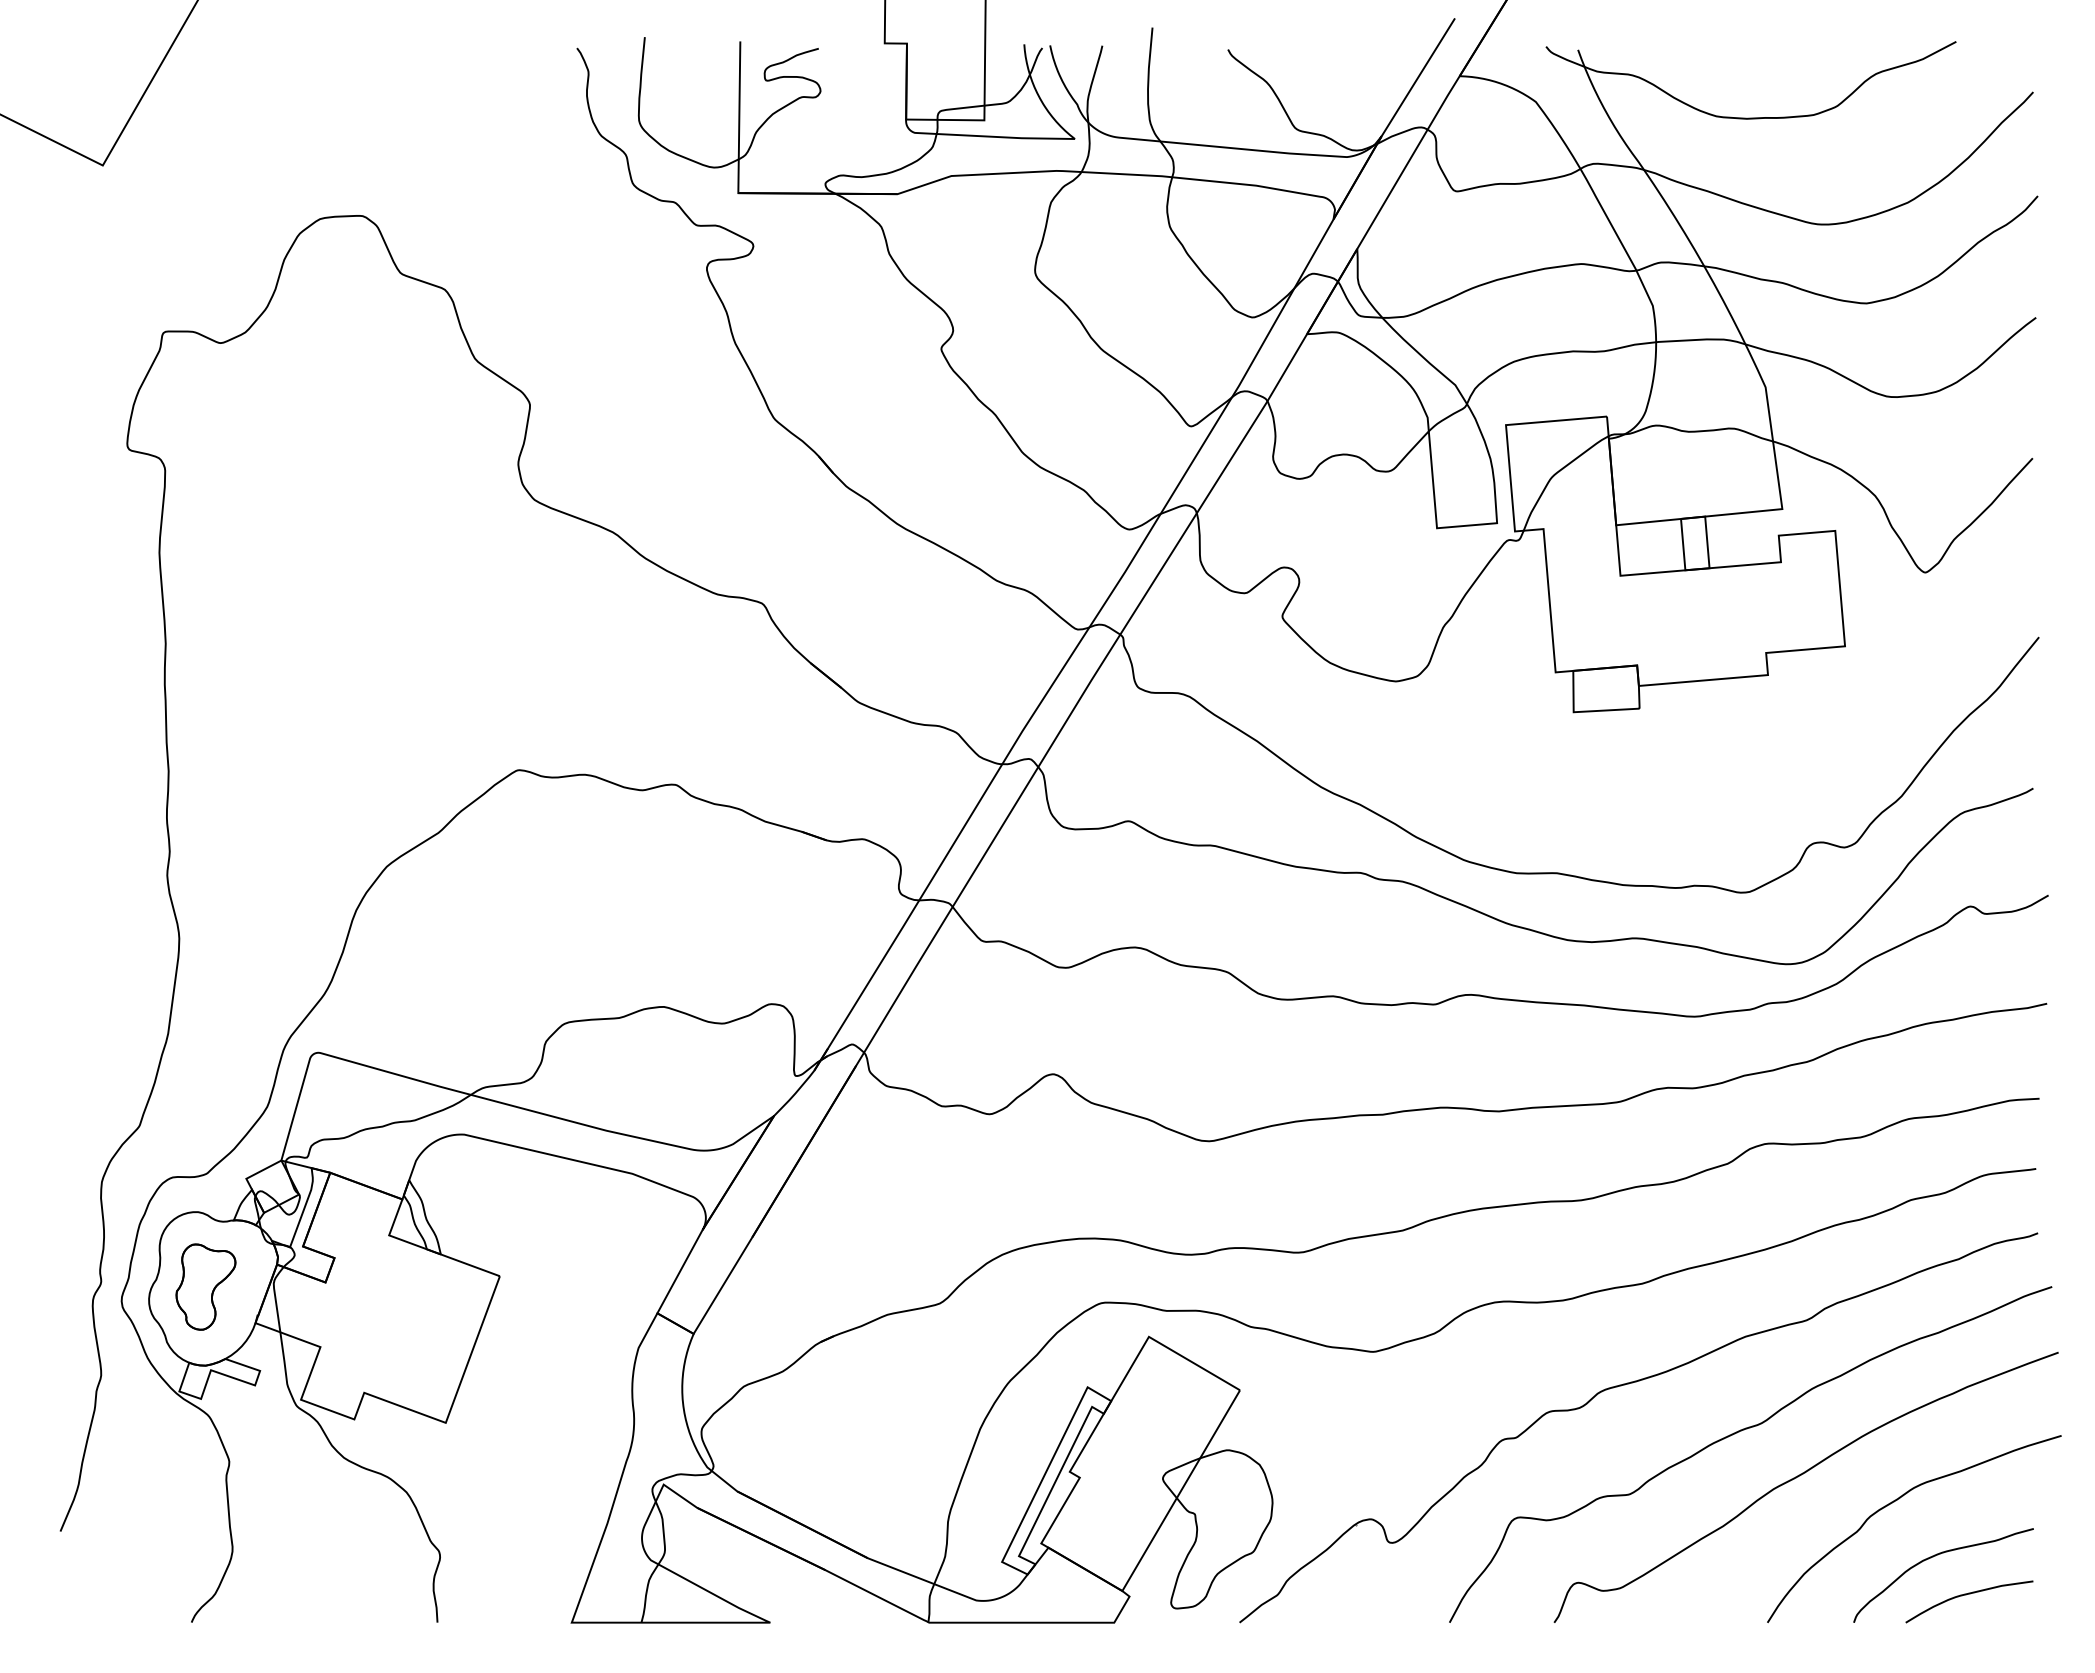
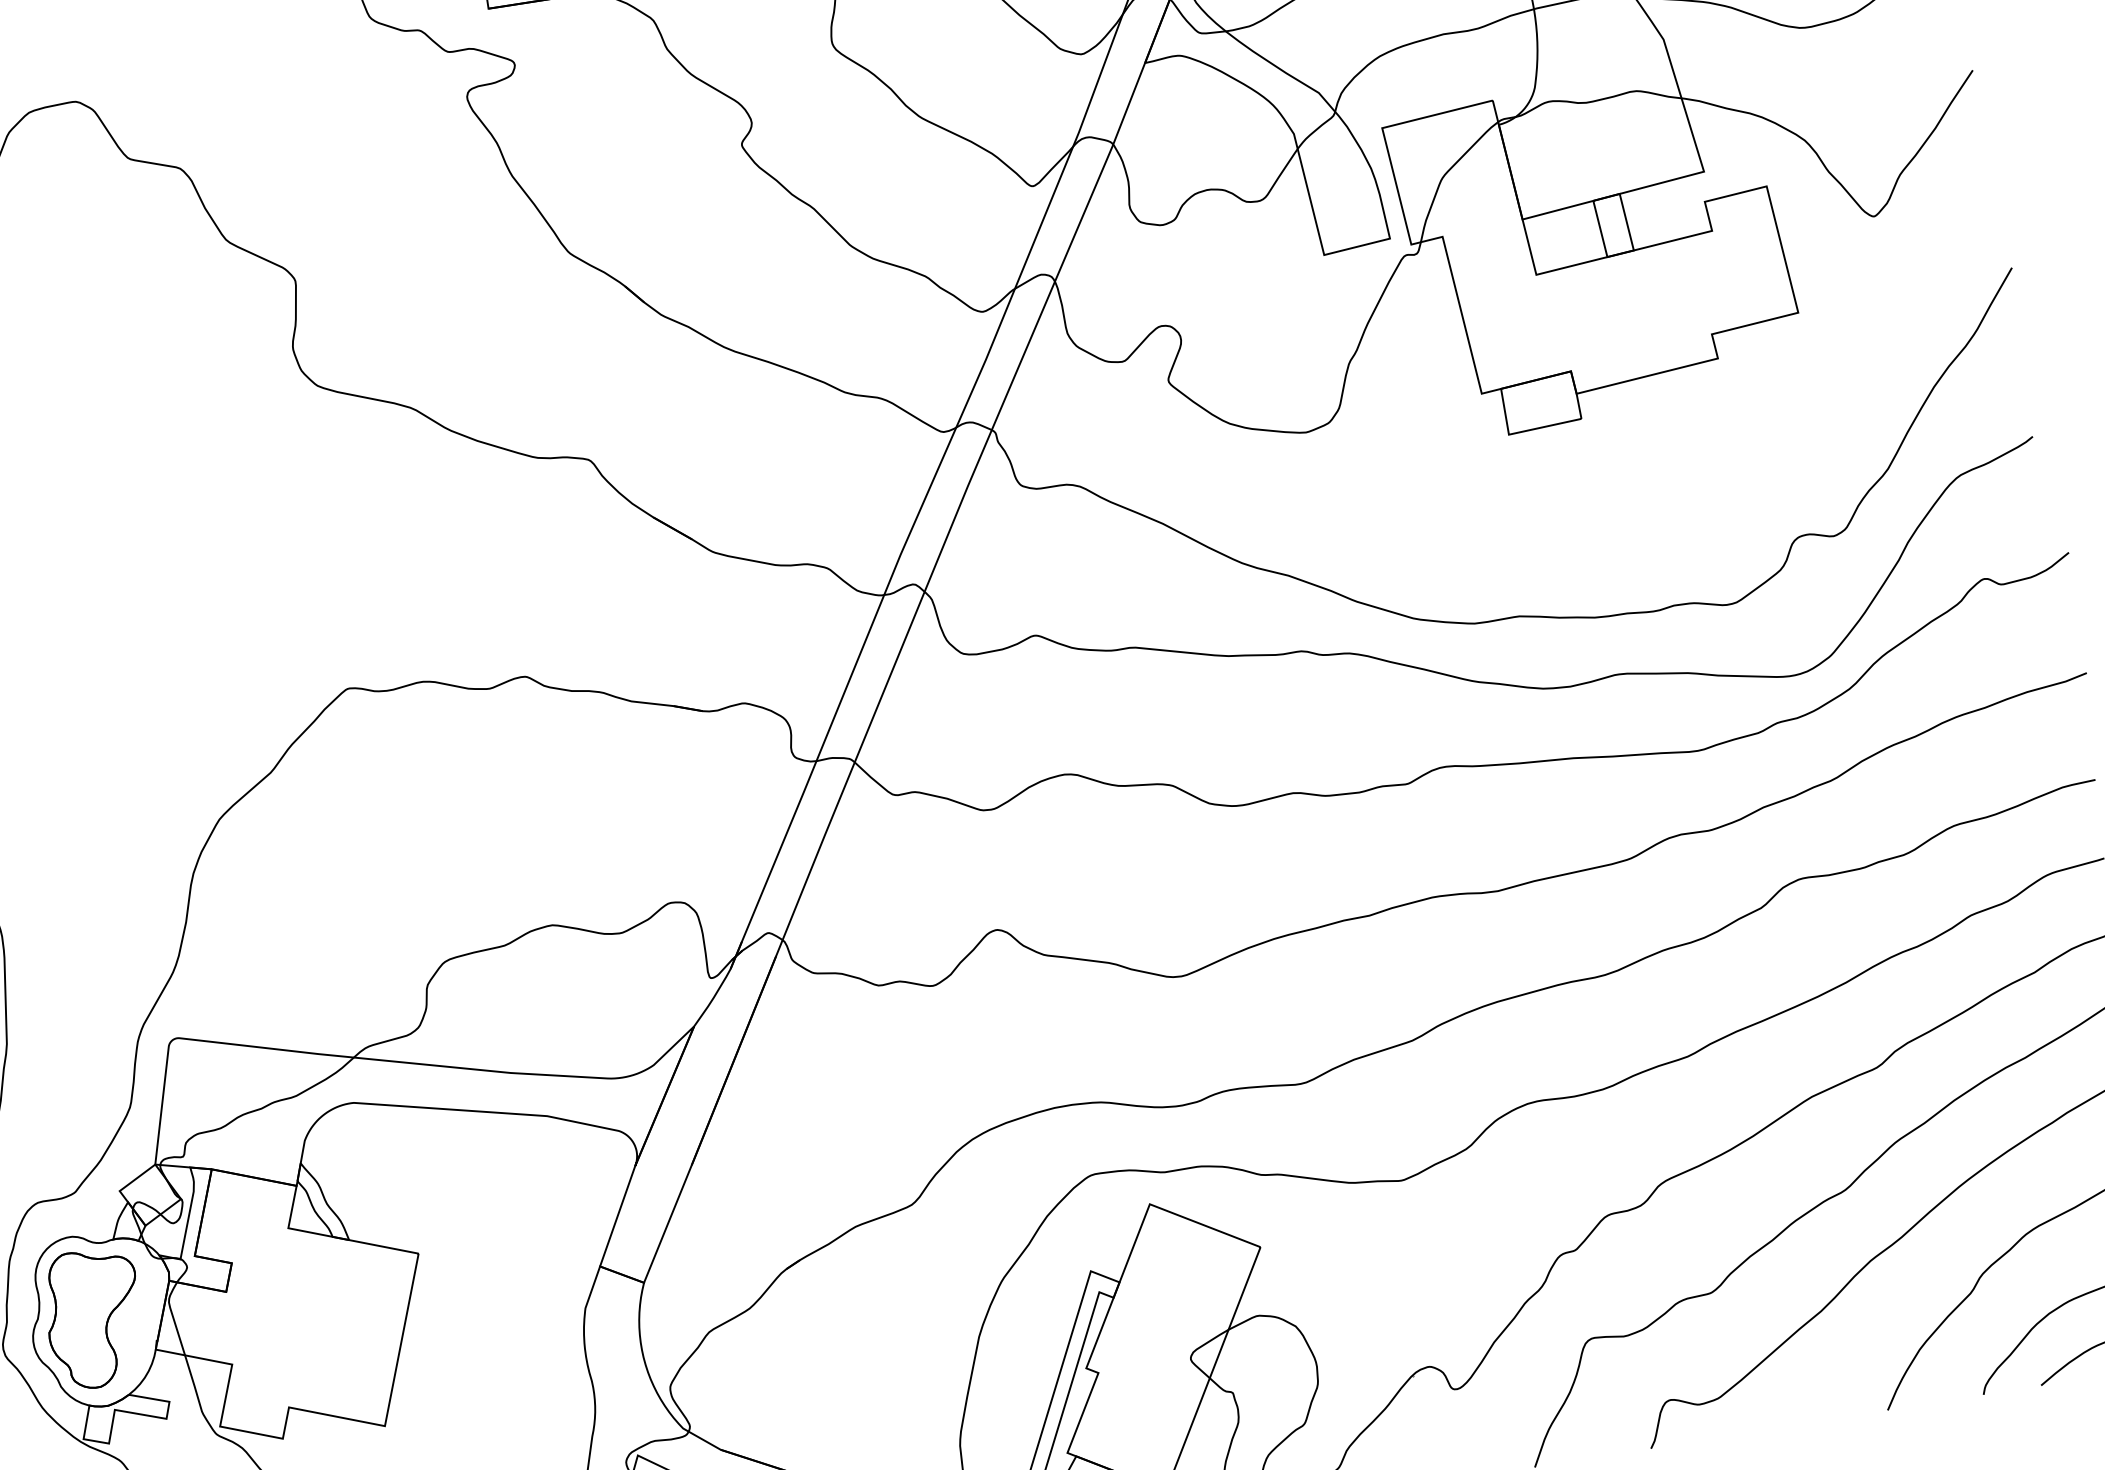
part: (205, 1286) -> (93, 1317), size x1.43

